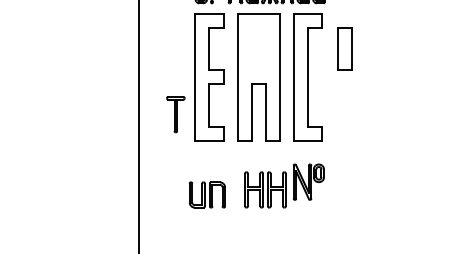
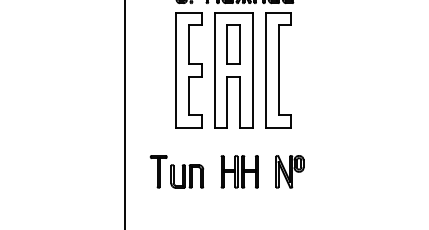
part: (344, 49) -> (233, 44), moved
part: (175, 114) -> (158, 171), moved
part: (308, 181) -> (289, 171), moved

